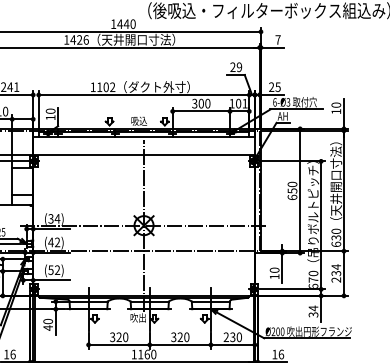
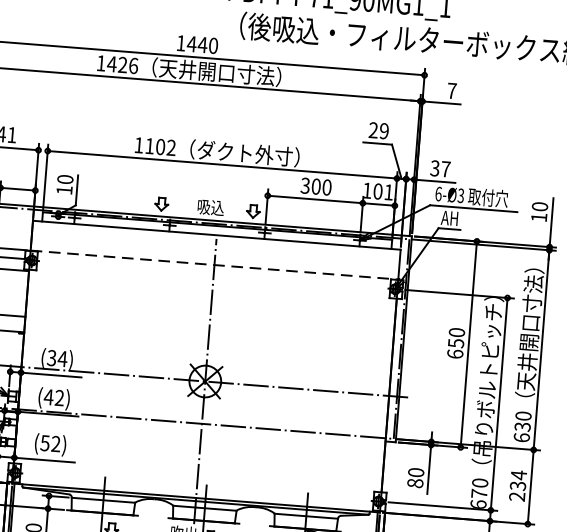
text: (274, 87) -> (439, 169), 25 -> 37
line: (144, 155) -> (215, 265), solid -> dashed
text: (274, 276) -> (415, 482), 10 -> 80

